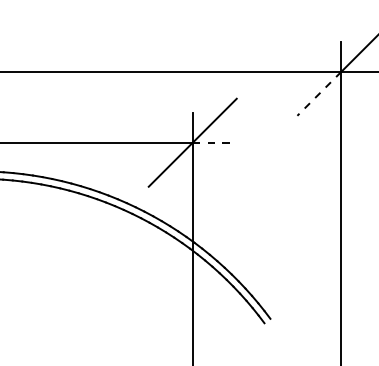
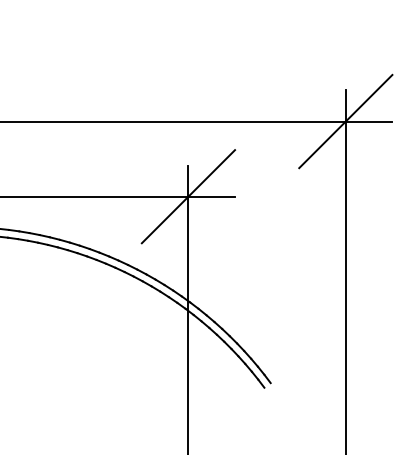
line: (319, 93) -> (322, 144), dashed -> solid
line: (215, 142) -> (212, 196), dashed -> solid

